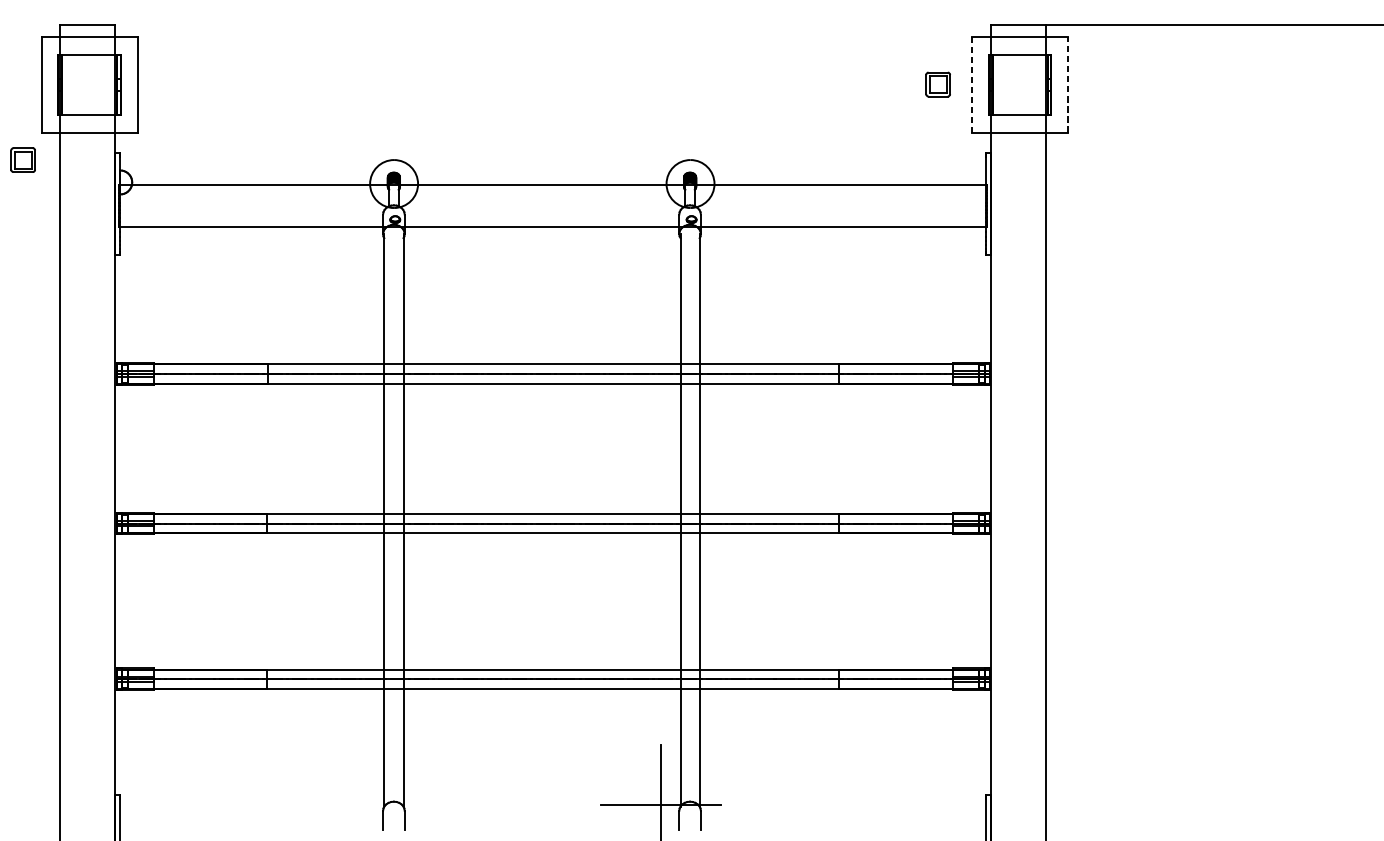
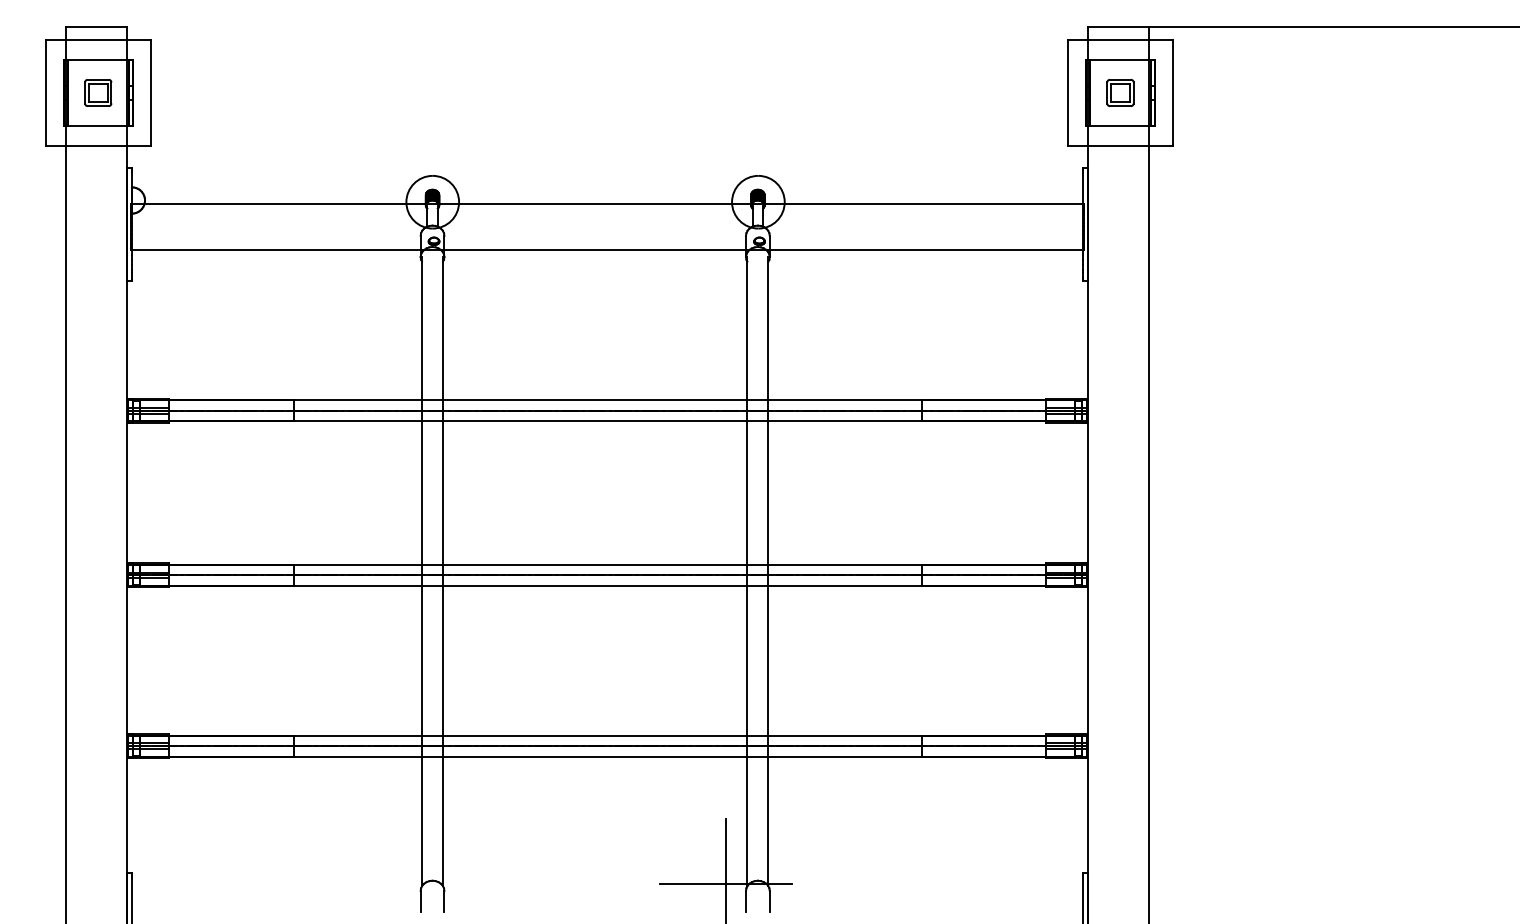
part: (938, 84) -> (1120, 92), moved
line: (971, 84) -> (1067, 92), dashed -> solid
line: (1068, 84) -> (1173, 92), dashed -> solid
part: (23, 159) -> (98, 92), moved

